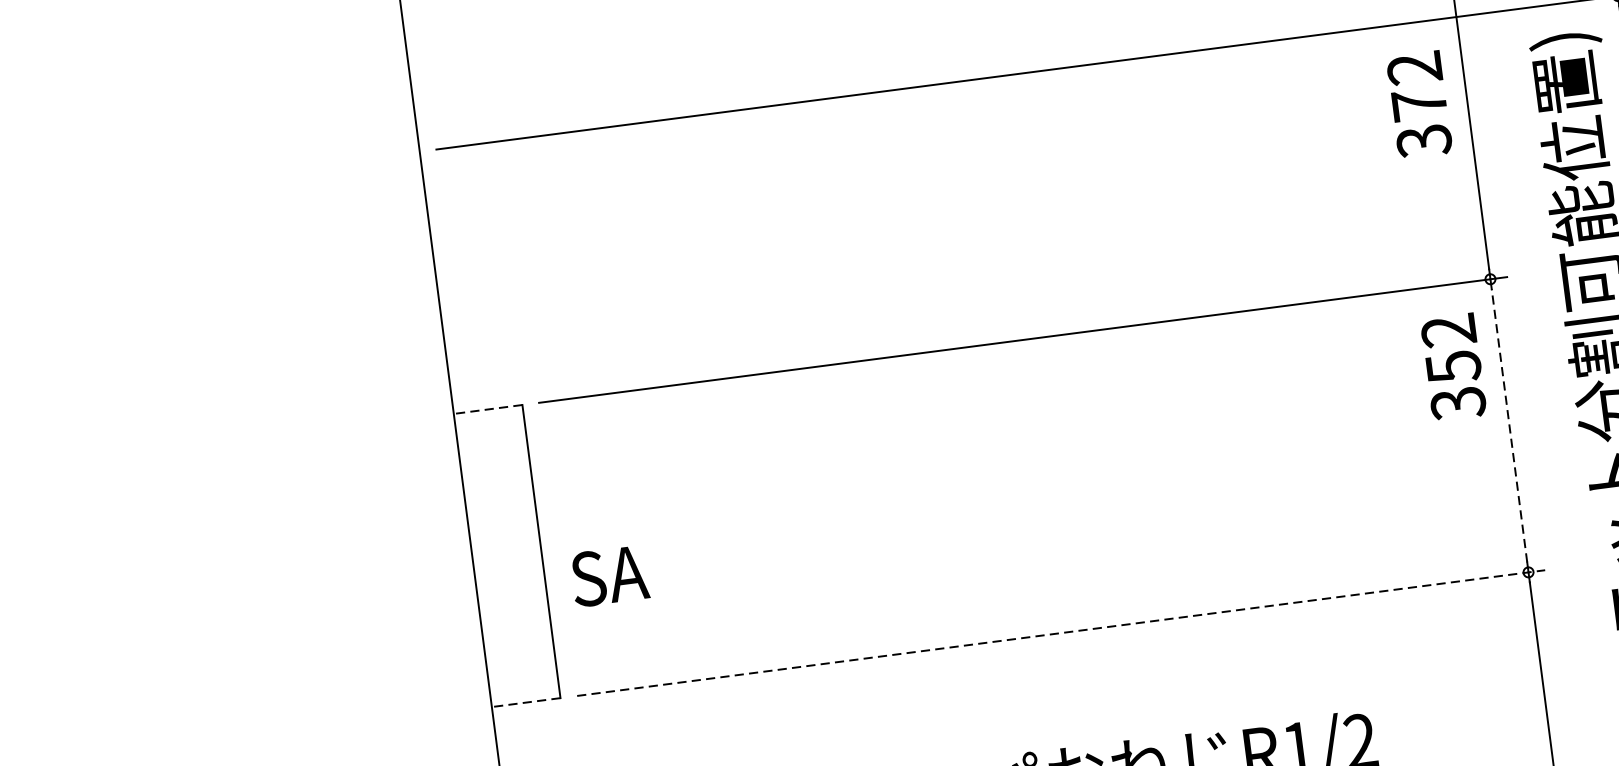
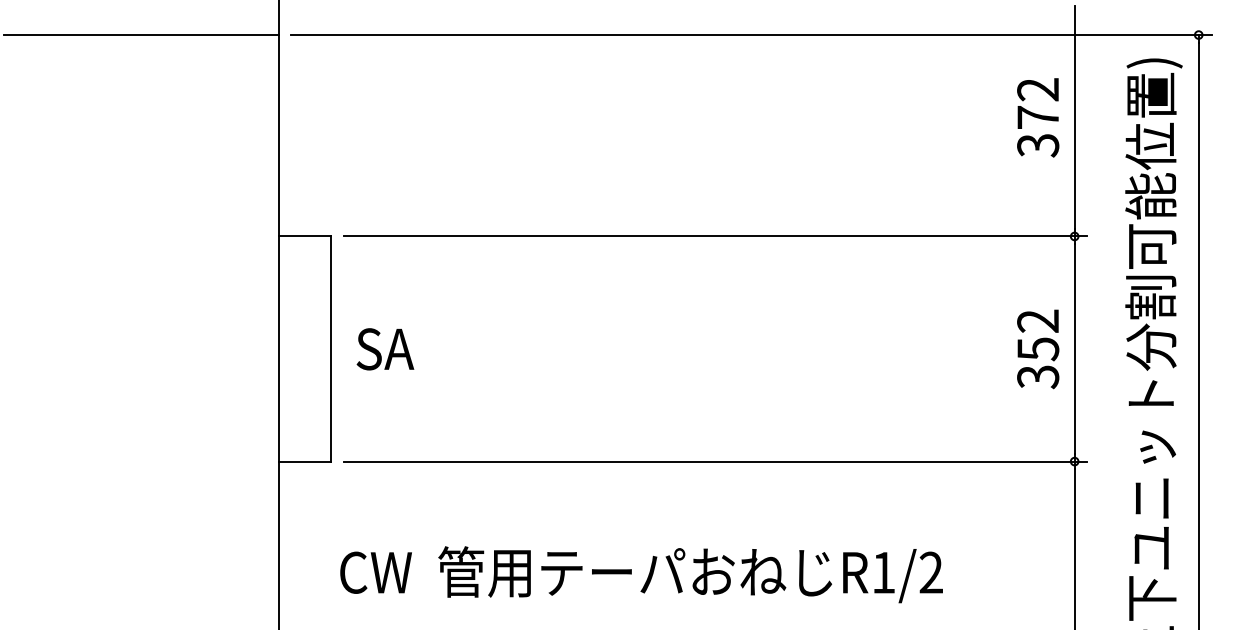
text: (1419, 104) -> (1038, 117), moved
line: (240, 175) -> (140, 35), added
text: (1454, 367) -> (1038, 349), moved
line: (487, 409) -> (304, 236), dashed -> solid
line: (1509, 426) -> (1074, 349), dashed -> solid
text: (609, 576) -> (385, 349), moved
line: (1060, 633) -> (715, 461), dashed -> solid
line: (525, 702) -> (304, 461), dashed -> solid

